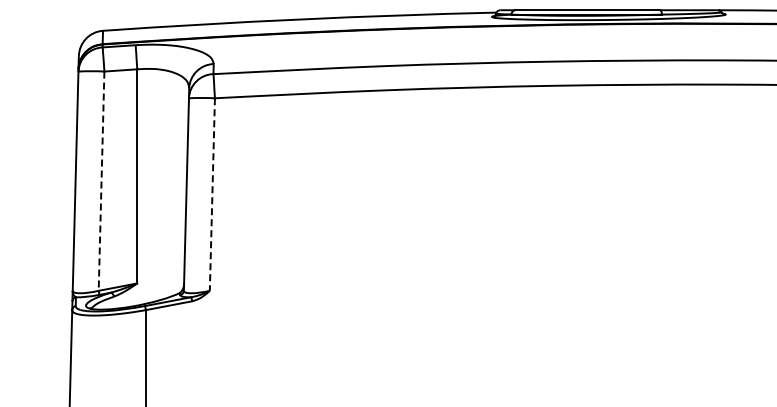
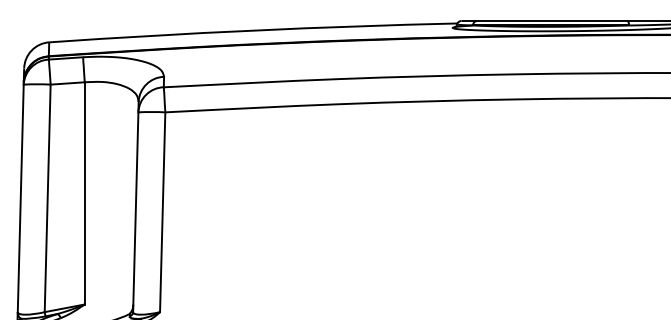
line: (101, 181) -> (47, 198), dashed -> solid
line: (212, 195) -> (162, 213), dashed -> solid

